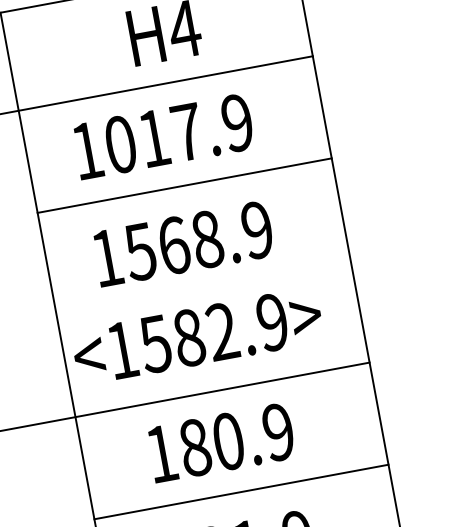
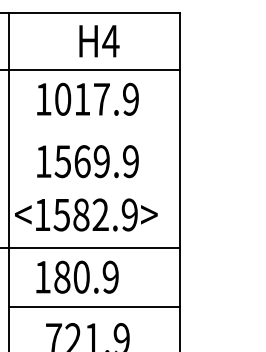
line: (184, 186) -> (94, 129), removed
text: (206, 239) -> (101, 161), 1568.9 -> 1569.9
text: (221, 441) -> (77, 276), moved

